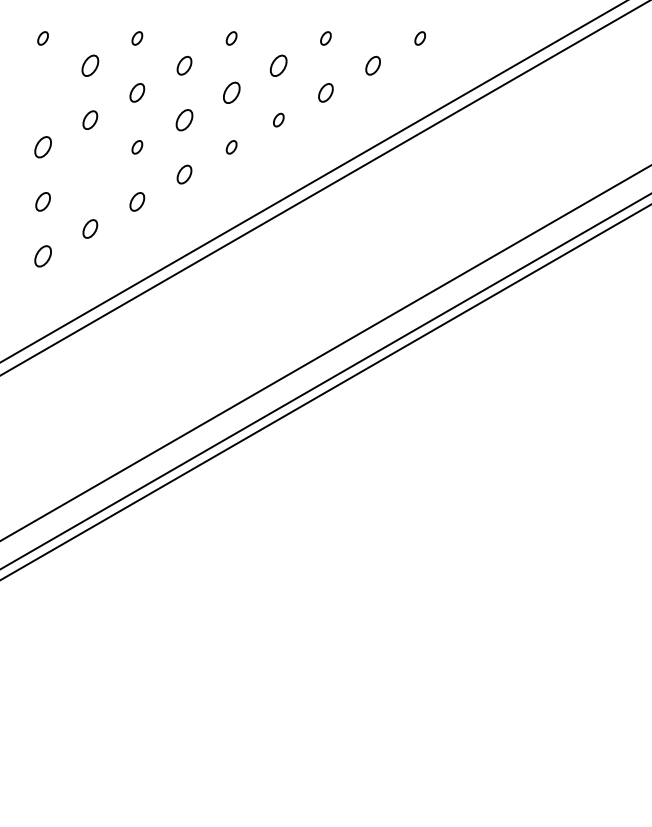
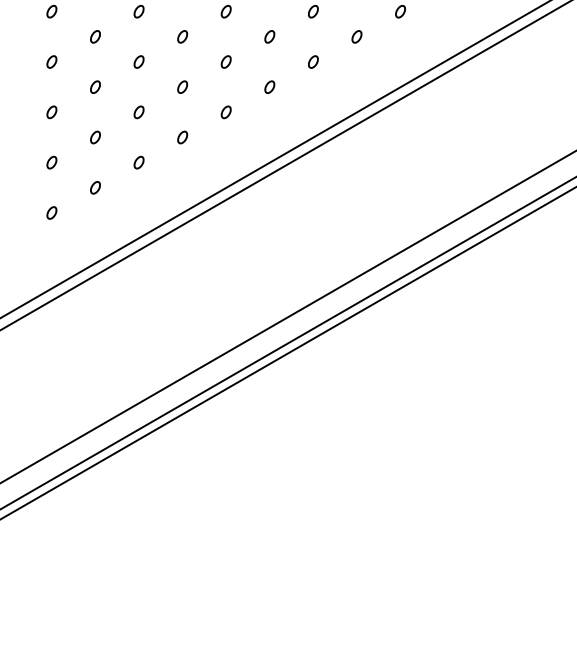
part: (89, 65) -> (94, 36), size x0.62
part: (184, 65) -> (182, 36), size x0.71
part: (278, 65) -> (269, 36), size x0.62
part: (372, 65) -> (356, 36), size x0.71
part: (42, 92) -> (51, 61), added
part: (137, 92) -> (139, 61), size x0.71
part: (231, 92) -> (226, 61), size x0.62
part: (325, 92) -> (312, 61), size x0.71
part: (89, 119) -> (94, 86), size x0.71
part: (184, 119) -> (182, 86), size x0.62
part: (42, 147) -> (51, 112), size x0.62
part: (89, 174) -> (94, 137), added
part: (184, 174) -> (182, 137), size x0.71
part: (42, 201) -> (51, 162), size x0.71
part: (137, 201) -> (139, 162), size x0.71
part: (89, 228) -> (94, 187), size x0.71
part: (42, 255) -> (51, 212), size x0.62

